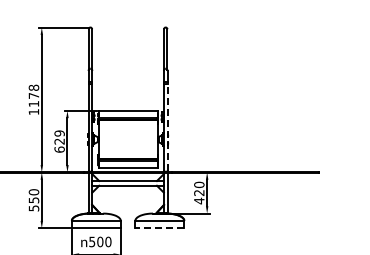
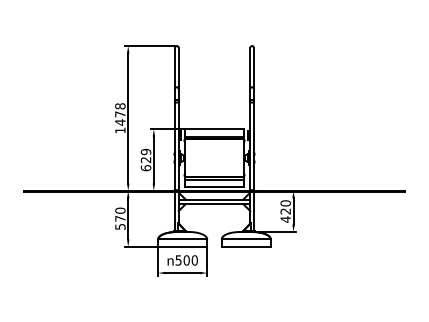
text: (34, 104) -> (120, 122), 1178 -> 1478
line: (168, 127) -> (254, 145), dashed -> solid
text: (34, 200) -> (120, 218), 550 -> 570
line: (160, 228) -> (246, 246), dashed -> solid

